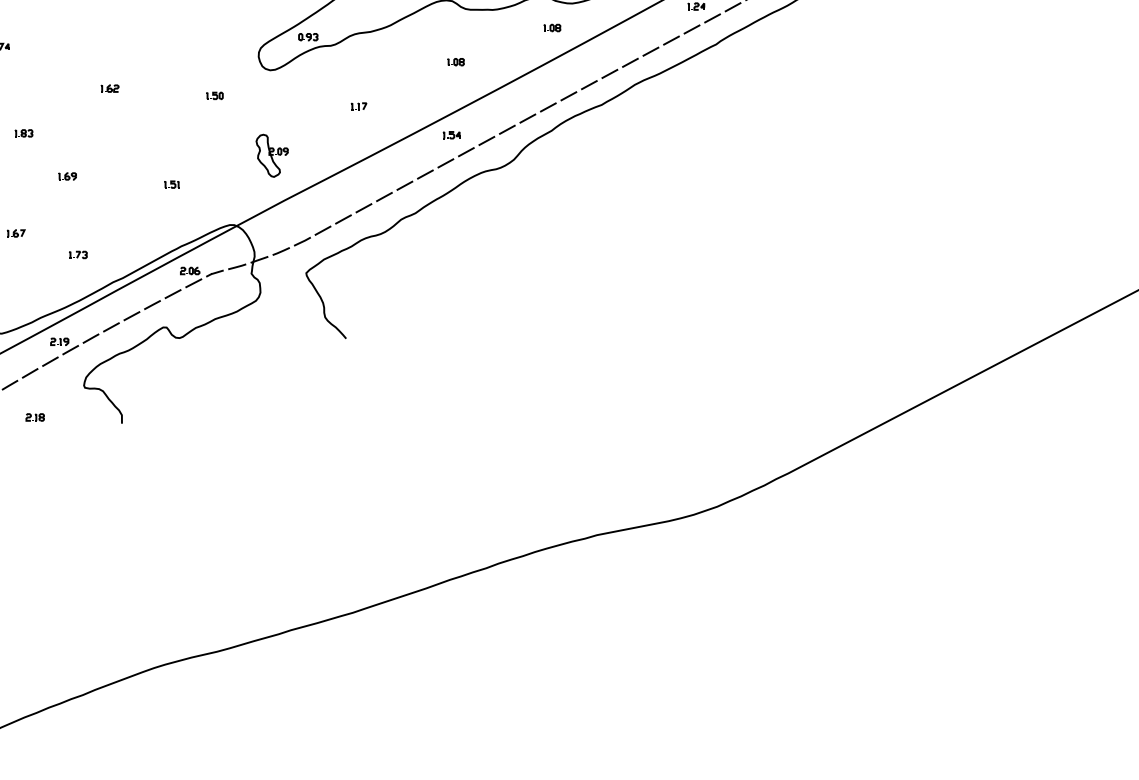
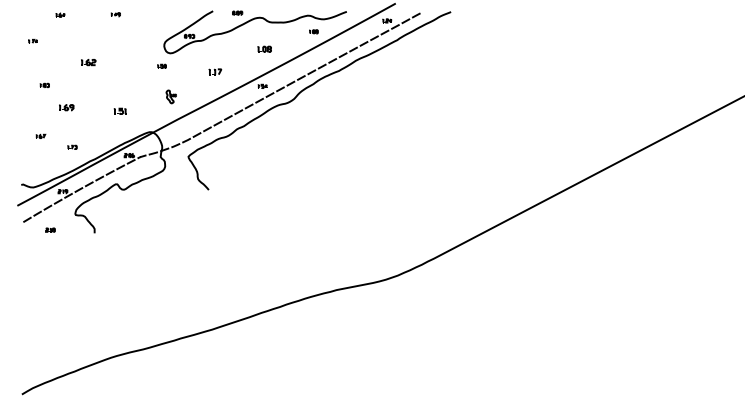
part: (455, 60) -> (264, 48), size x1.6
part: (109, 88) -> (88, 62), size x1.6
part: (213, 94) -> (161, 65), moved
part: (359, 105) -> (215, 71), size x1.6
part: (272, 155) -> (171, 96), size x0.6
part: (68, 174) -> (67, 106), size x1.6
part: (170, 184) -> (119, 111), size x1.6

